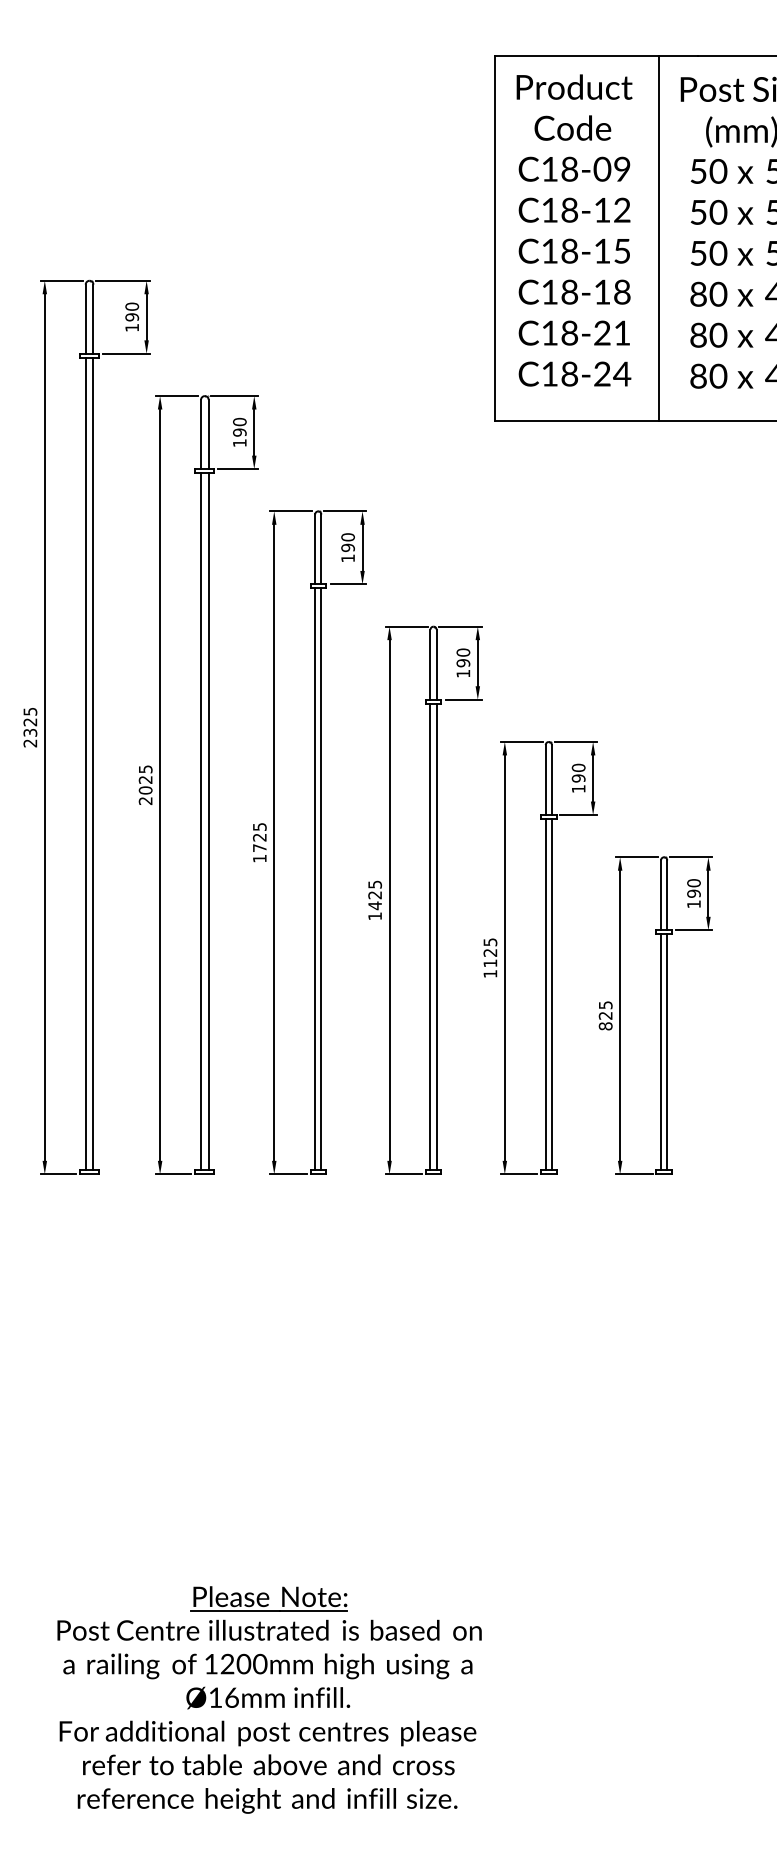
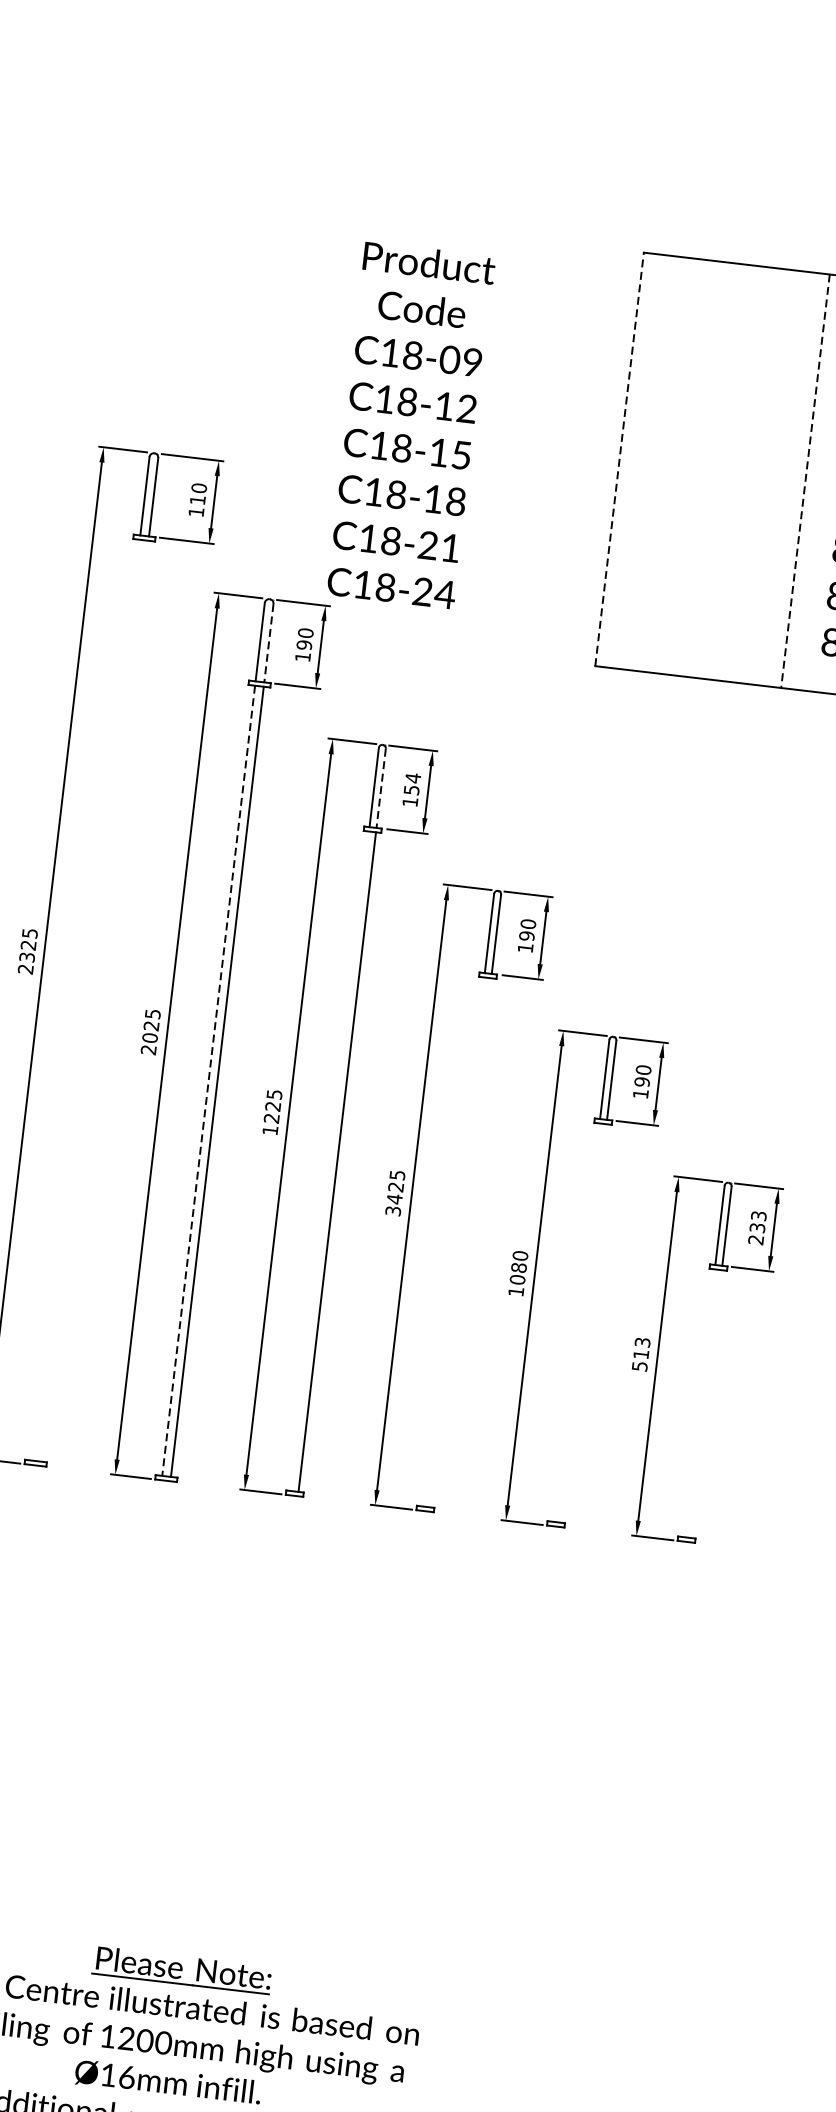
text: (574, 230) -> (410, 425), moved
line: (495, 238) -> (619, 459), solid -> dashed
line: (659, 238) -> (805, 481), solid -> dashed
text: (132, 317) -> (198, 500), 190 -> 110
line: (208, 434) -> (268, 643), solid -> dashed
text: (347, 542) -> (411, 784), 190 -> 154
line: (321, 549) -> (381, 788), solid -> dashed
line: (85, 763) -> (85, 999), removed
line: (93, 763) -> (94, 1000), removed
line: (201, 821) -> (209, 1080), solid -> dashed
text: (259, 848) -> (271, 1118), 1725 -> 1225
line: (315, 879) -> (330, 1161), removed
text: (693, 893) -> (756, 1227), 190 -> 233
text: (375, 916) -> (393, 1211), 1425 -> 3425
line: (430, 936) -> (453, 1241), removed
line: (436, 936) -> (460, 1242), removed
text: (490, 952) -> (519, 1267), 1125 -> 1080
line: (545, 994) -> (575, 1322), removed
line: (551, 994) -> (582, 1323), removed
text: (605, 1015) -> (641, 1354), 825 -> 513
line: (661, 1052) -> (699, 1403), removed
line: (667, 1052) -> (706, 1404), removed

